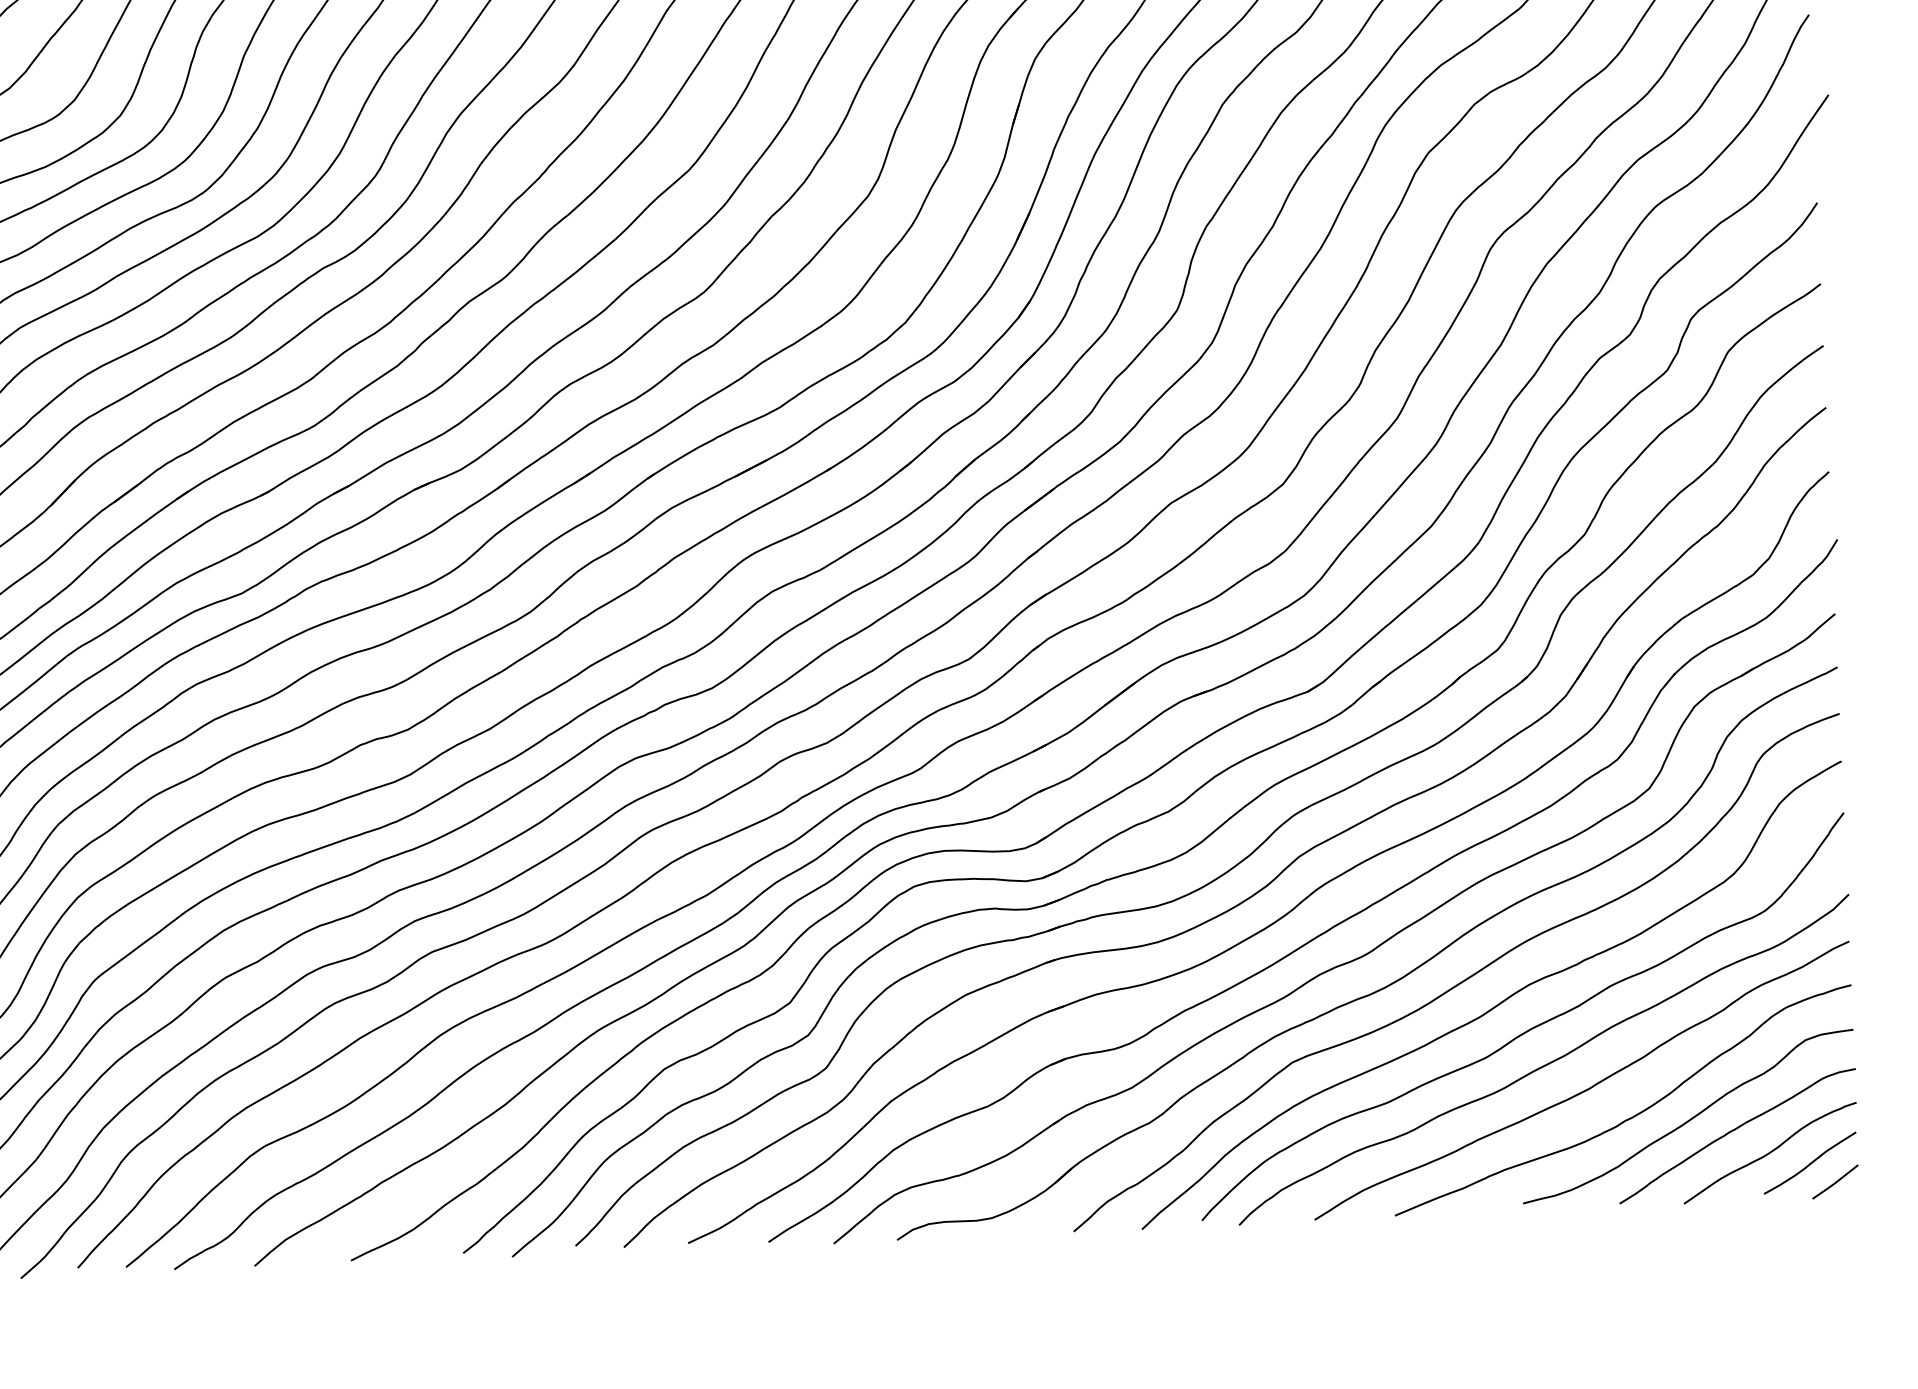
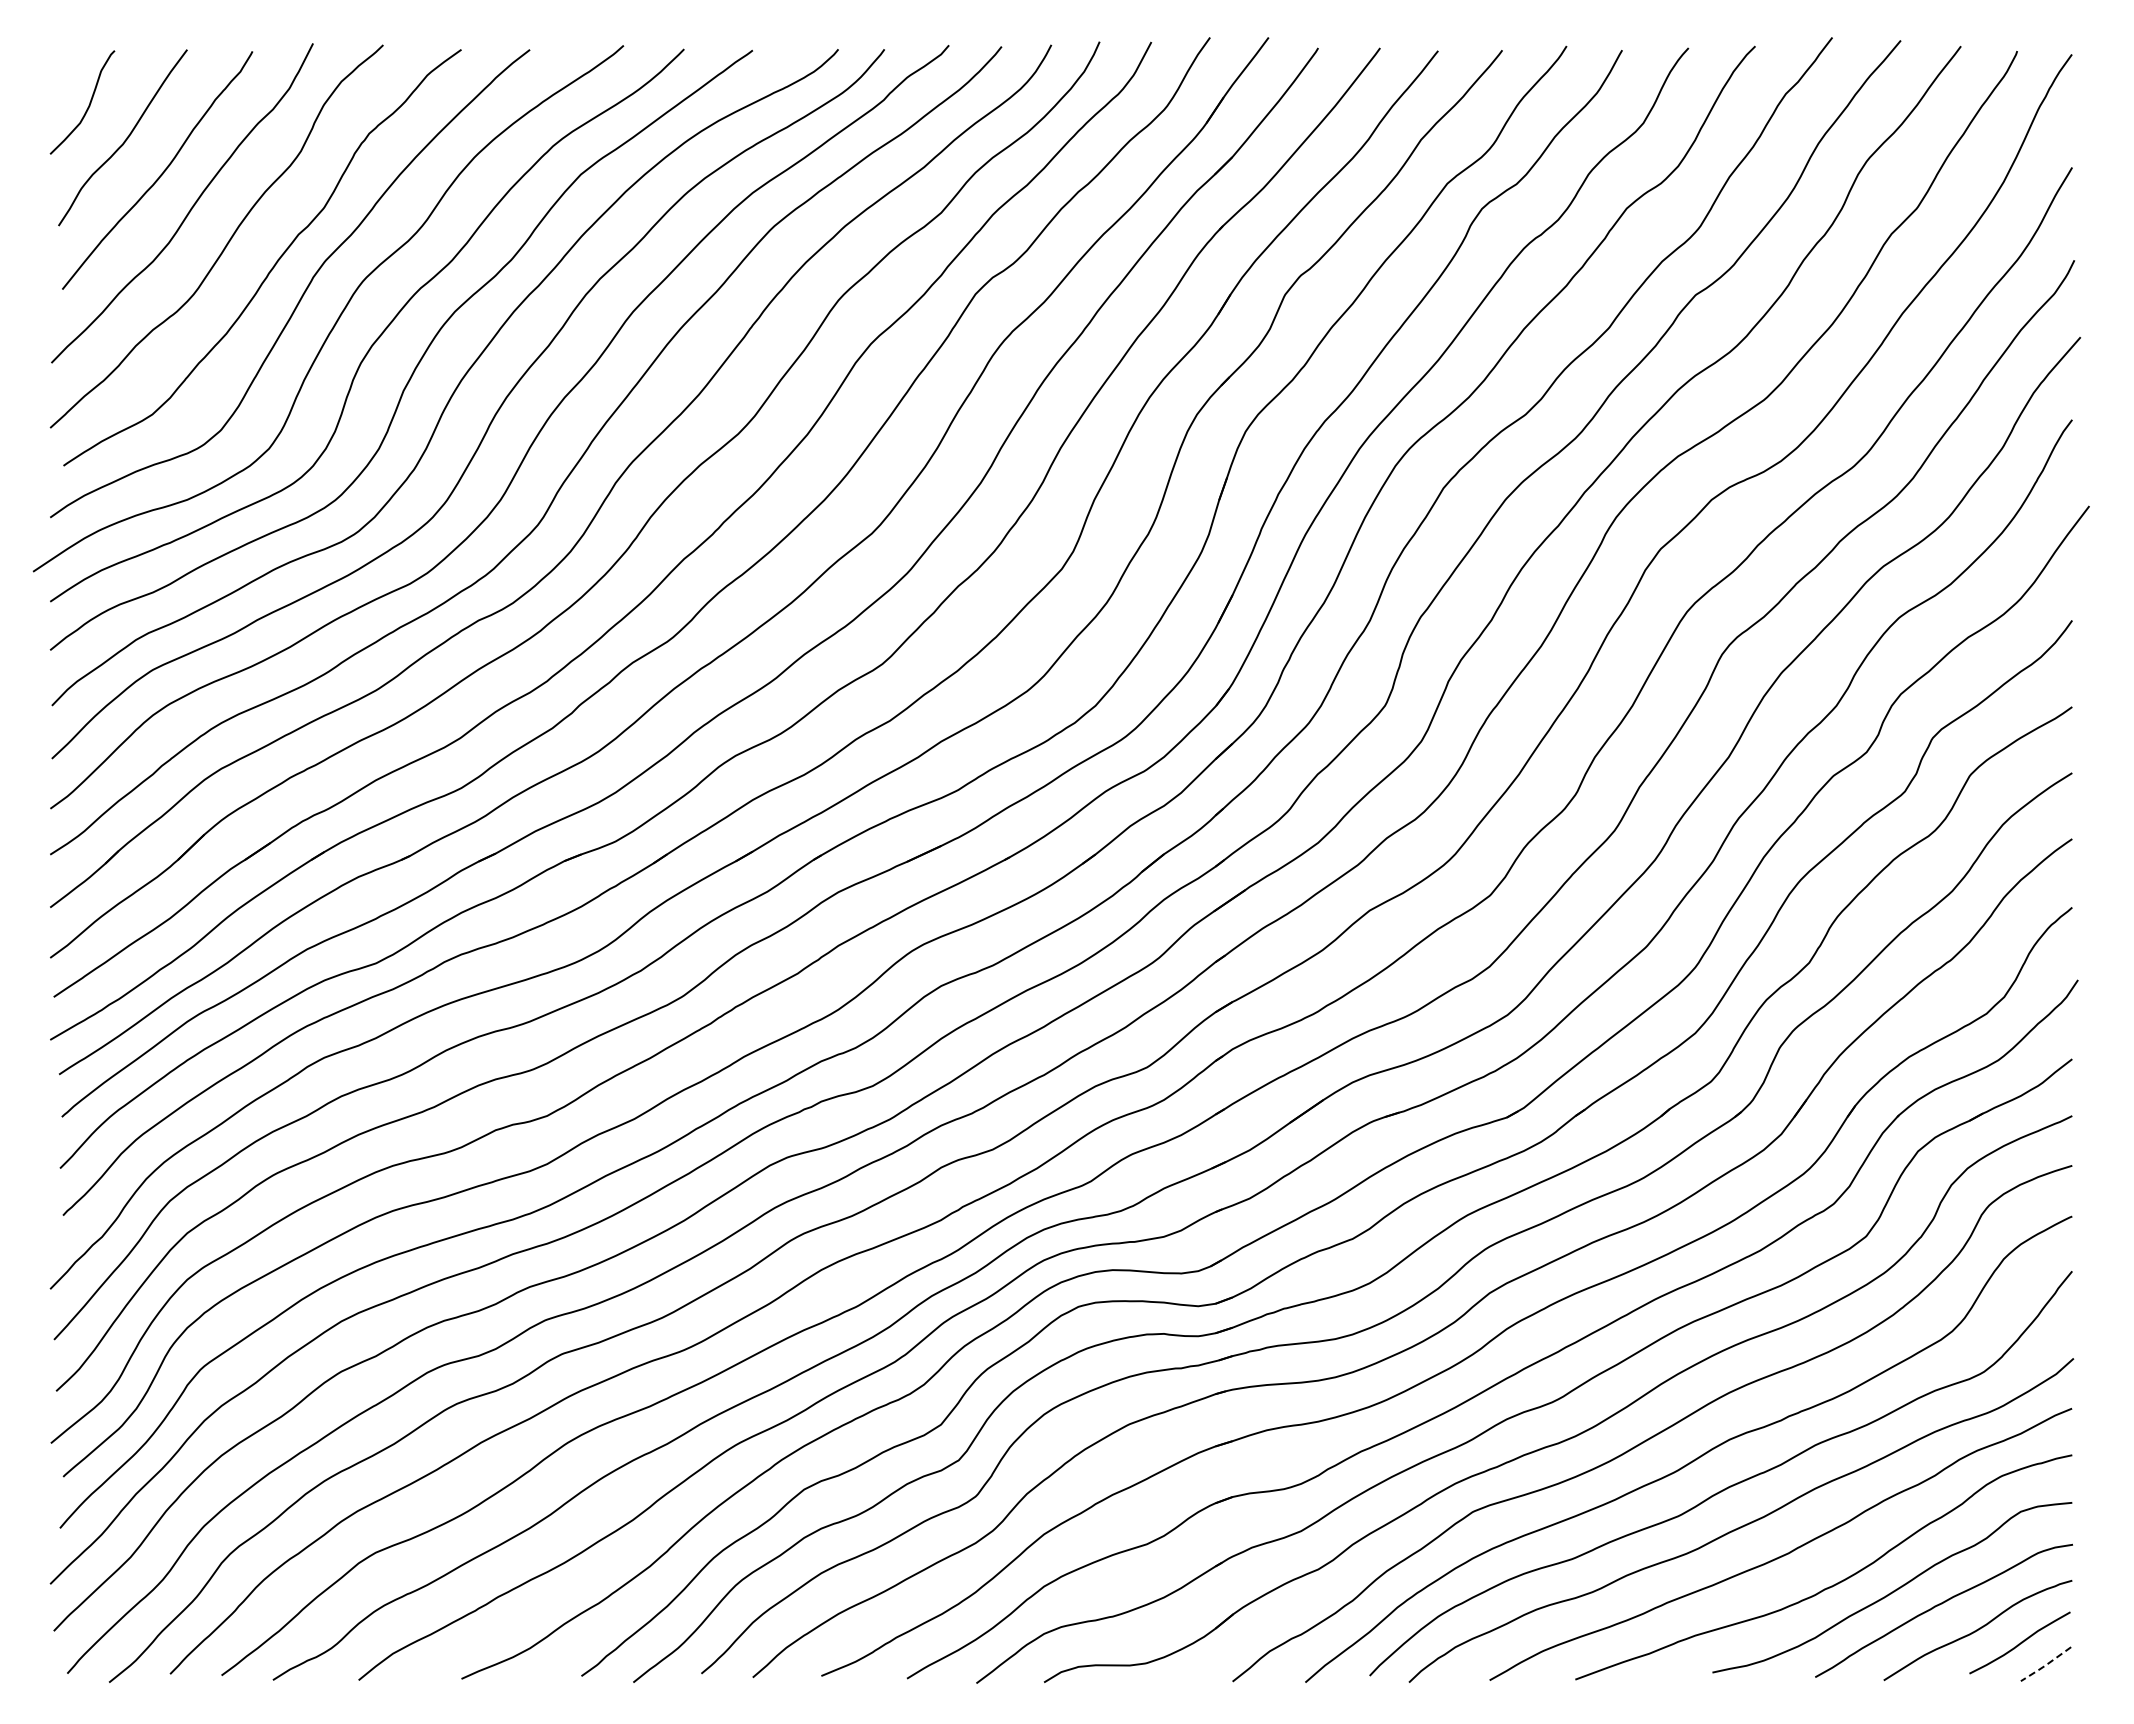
line: (1834, 1183) -> (2045, 1665), solid -> dashed

